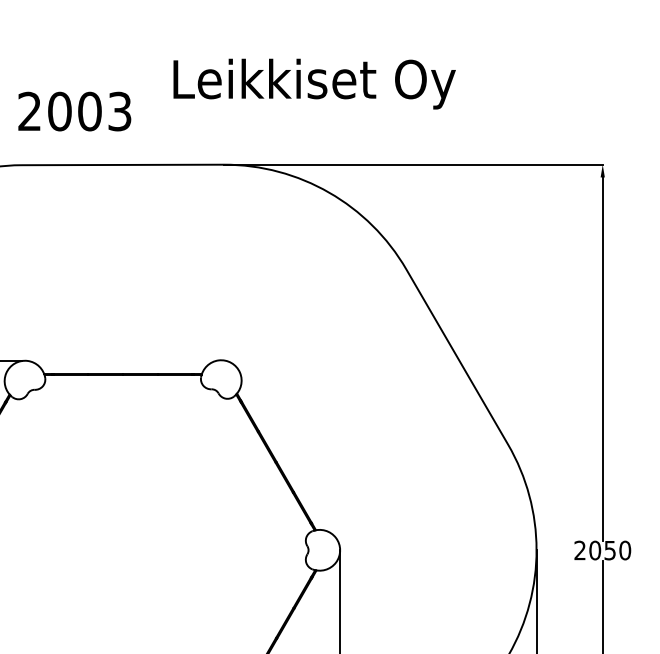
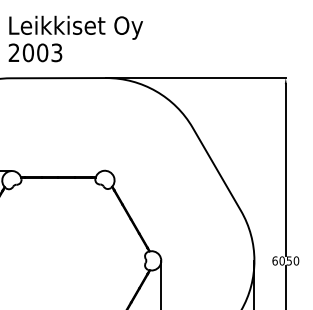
text: (313, 83) -> (75, 27), moved
text: (578, 549) -> (274, 260), 2050 -> 6050

